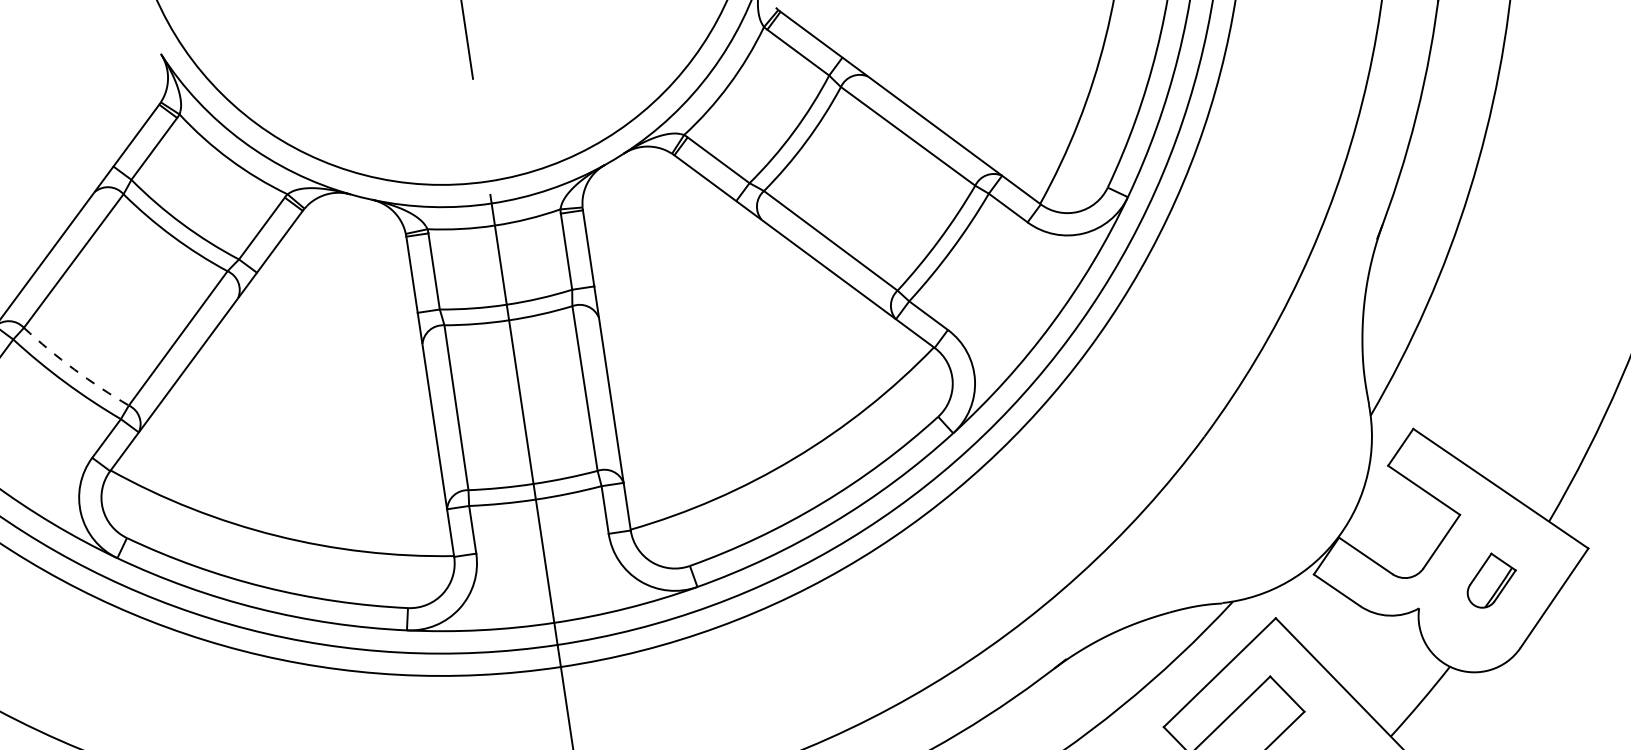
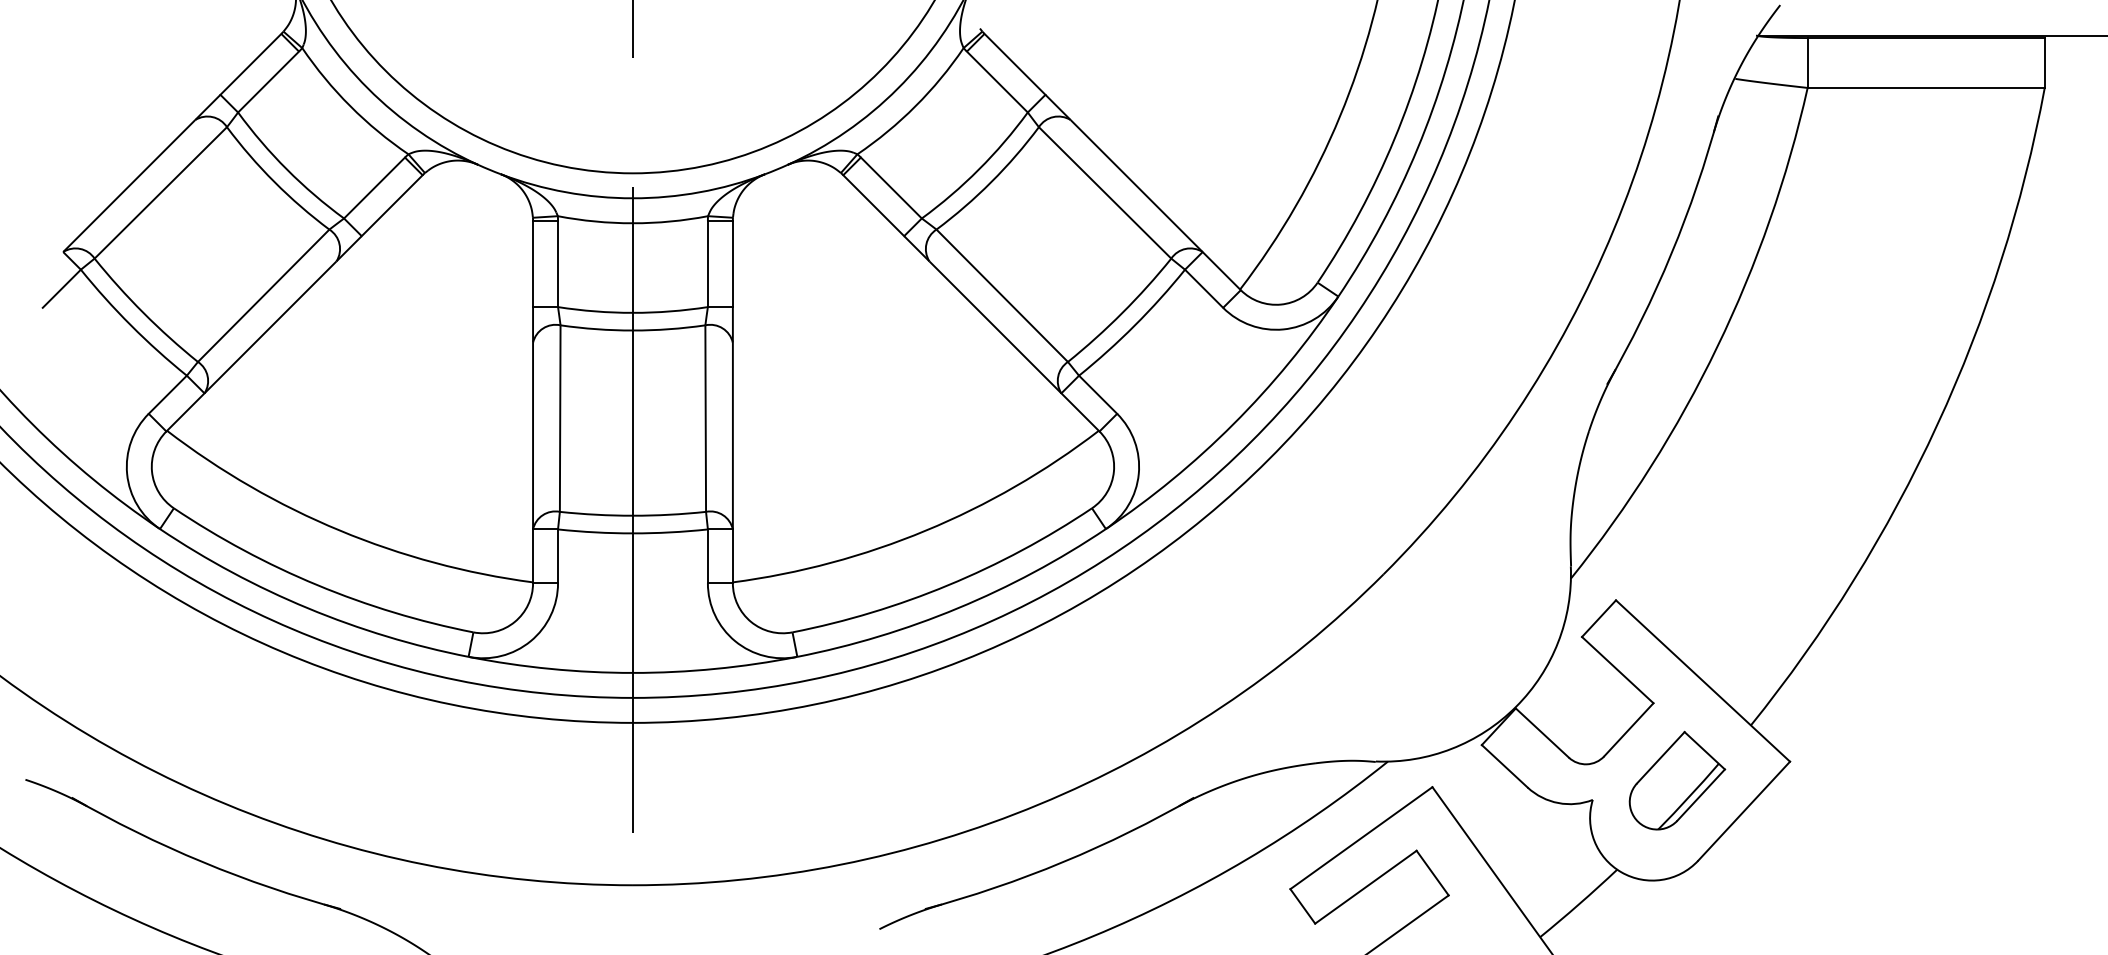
arc: (74, 369) -> (143, 313), dashed -> solid
part: (1491, 579) -> (1677, 780), size x1.67

